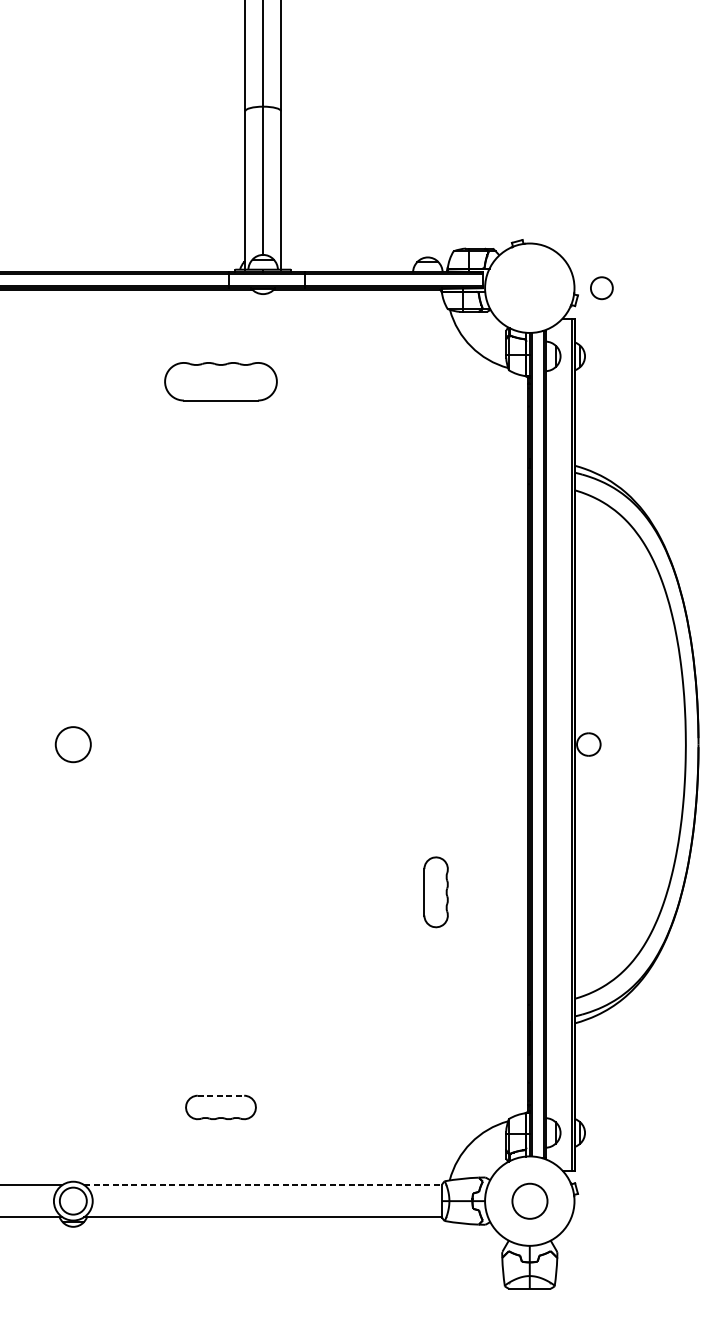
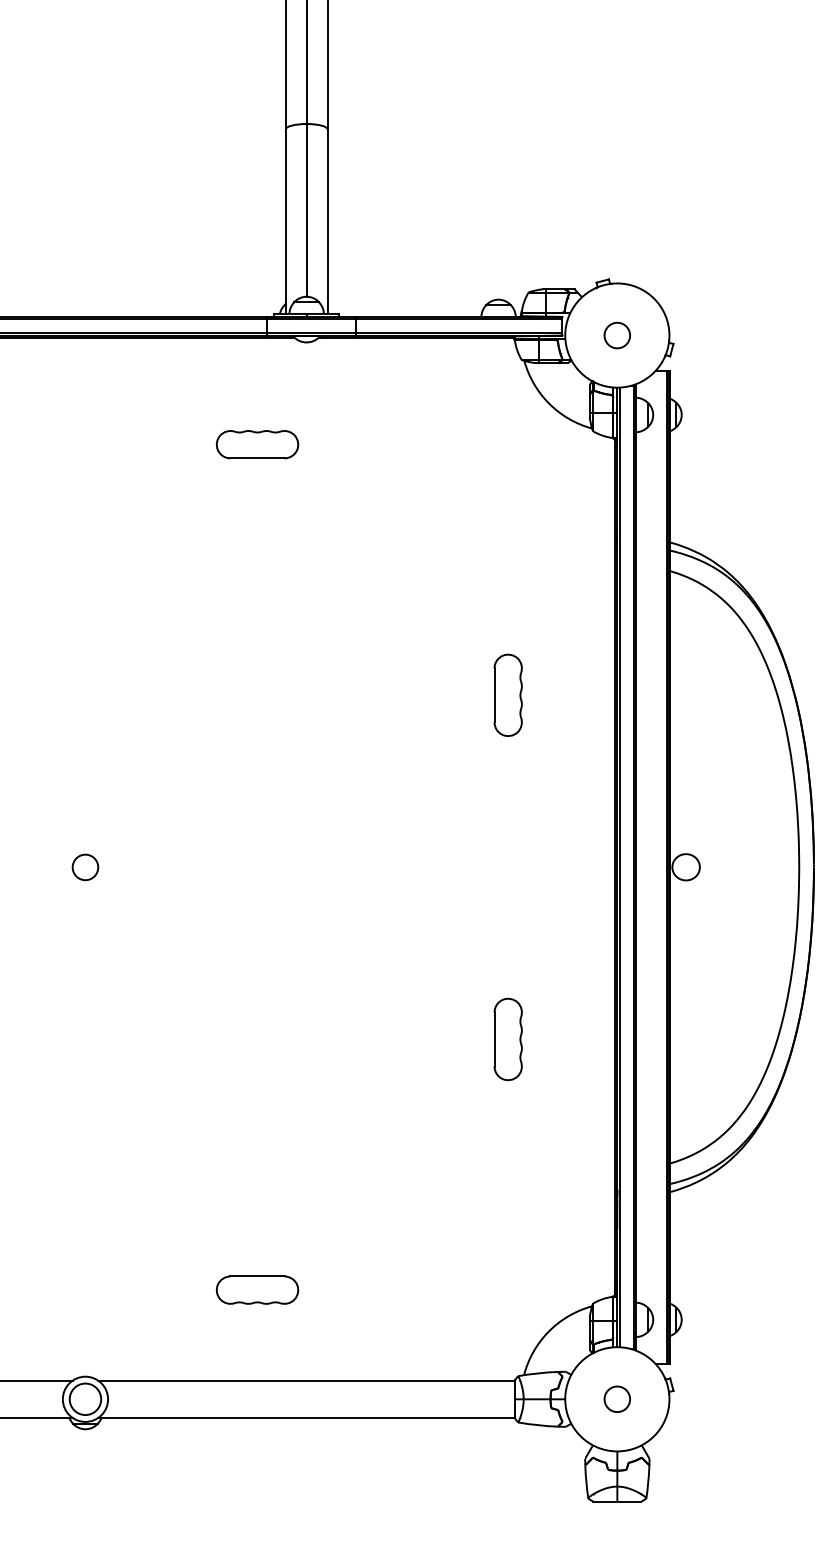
circle: (601, 288) -> (616, 335), moved
part: (220, 381) -> (257, 444), size x0.62
part: (435, 596) -> (507, 694), added
circle: (73, 744) -> (85, 867), size x0.62
line: (221, 1095) -> (258, 1276), dashed -> solid
line: (263, 1184) -> (307, 1380), dashed -> solid
circle: (529, 1200) -> (616, 1398), size x0.62

